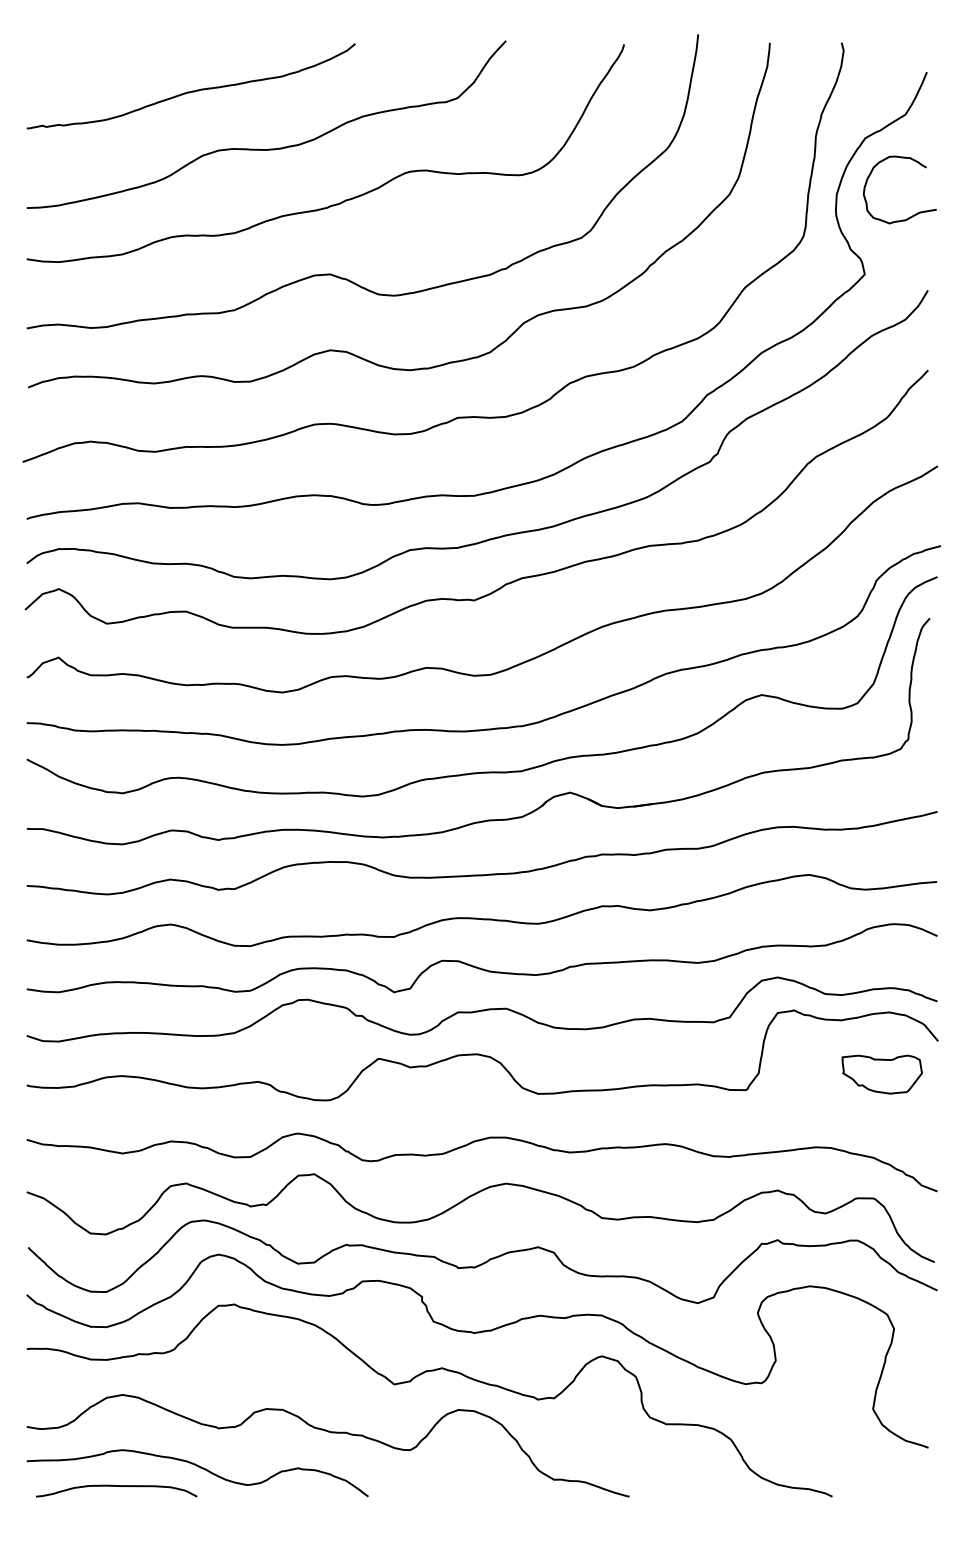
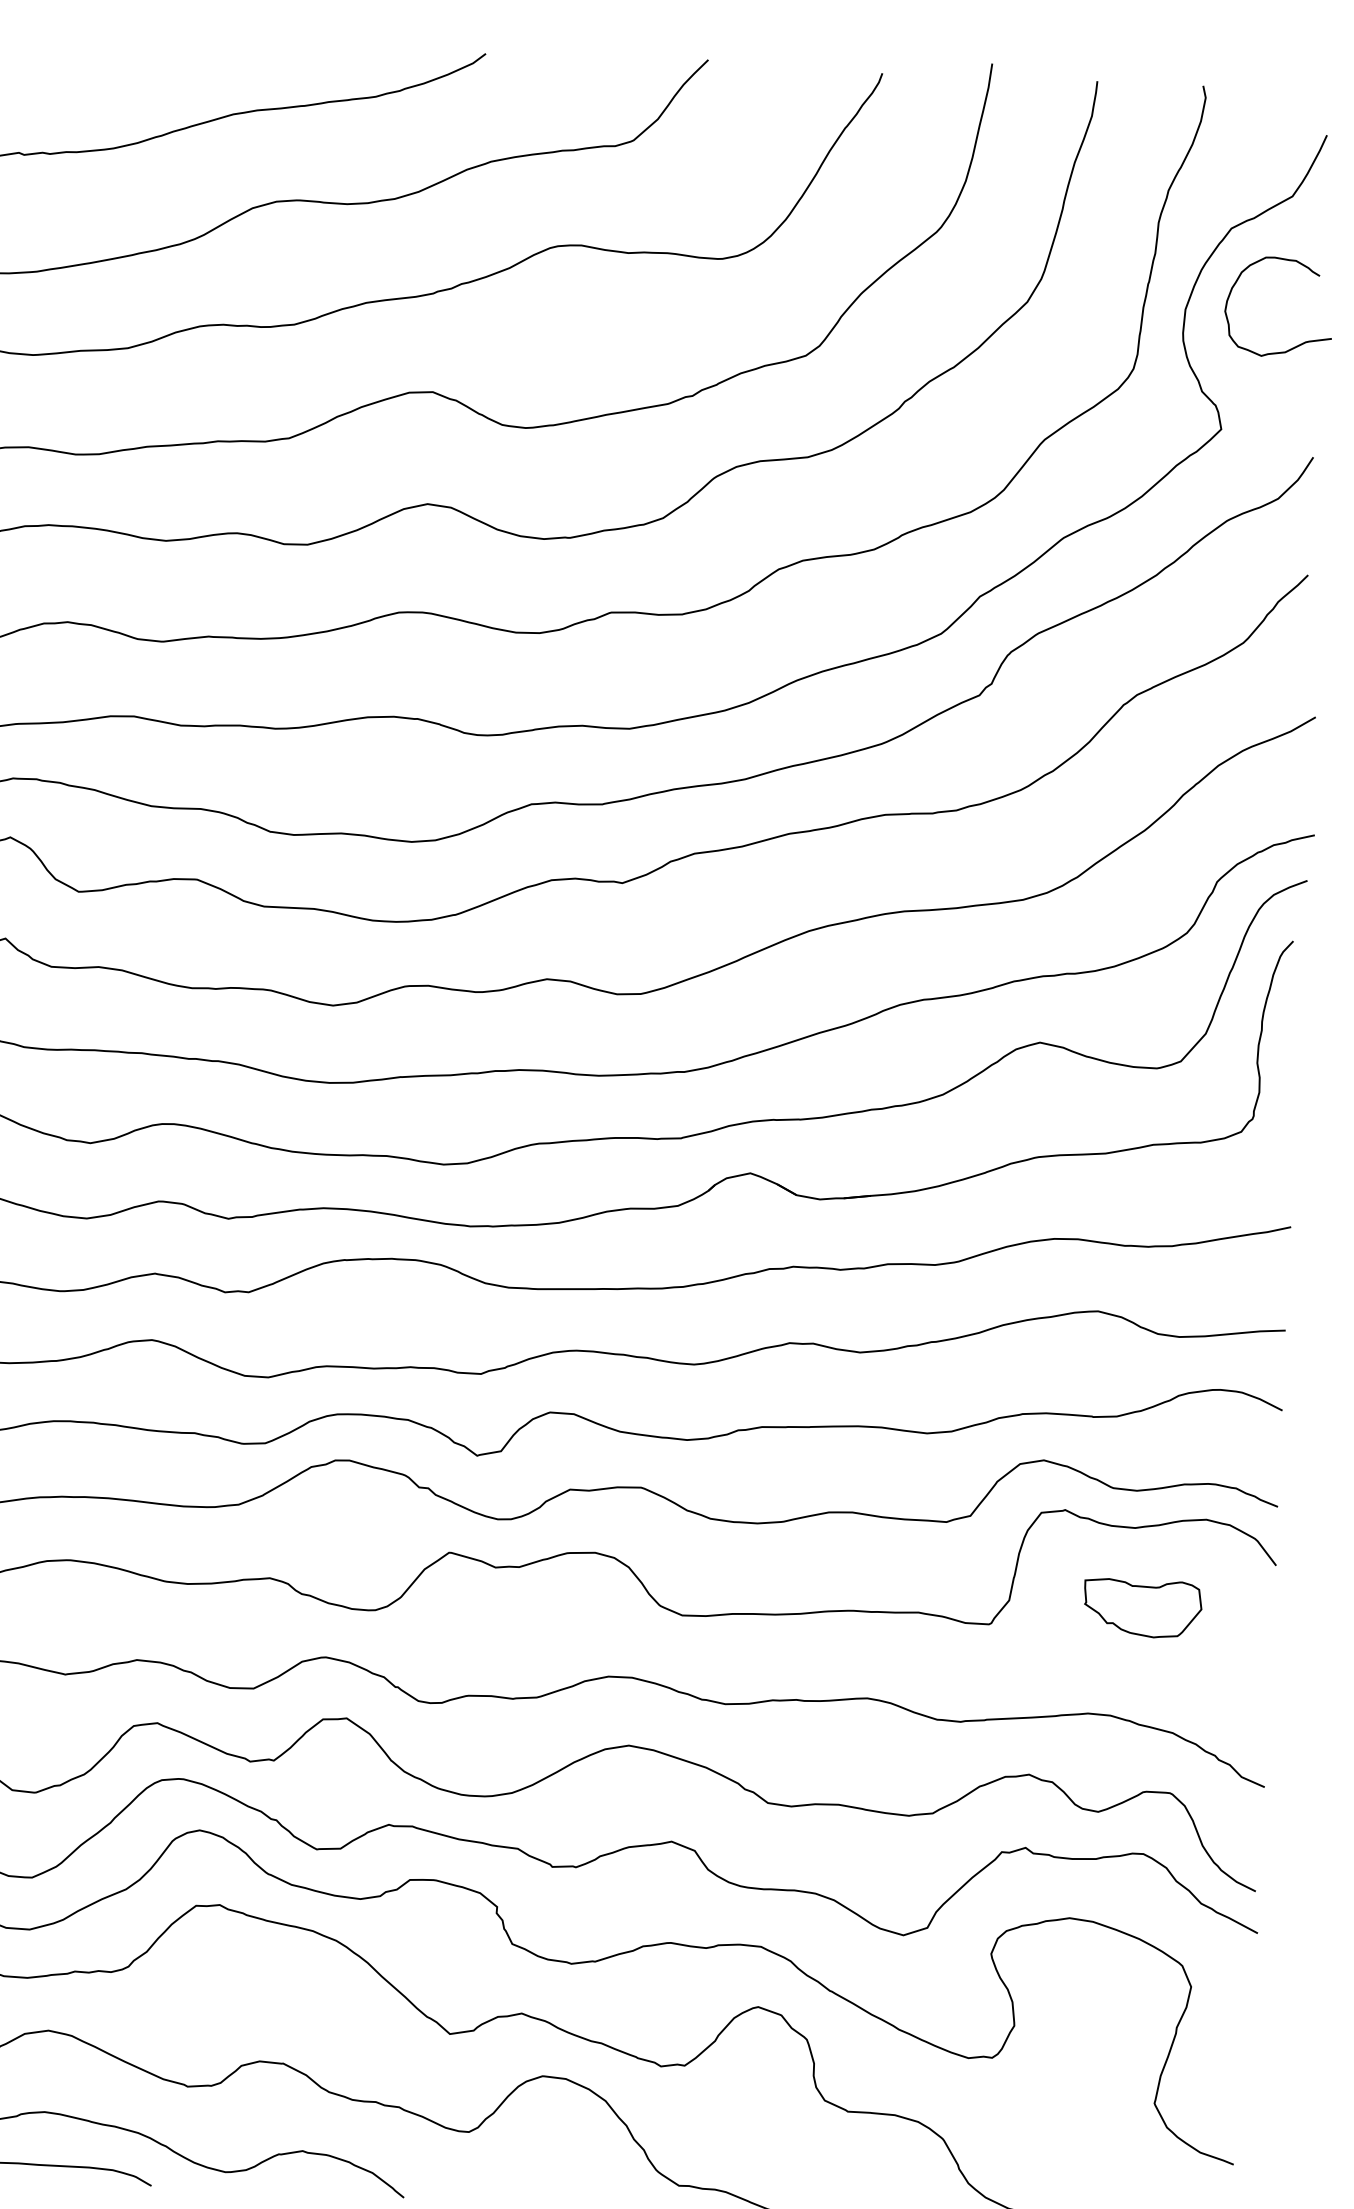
part: (881, 1074) -> (1141, 1608), moved

